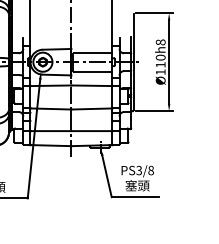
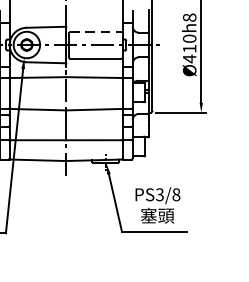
line: (93, 52) -> (96, 31), solid -> dashed
text: (160, 72) -> (189, 59), Ø110h8 -> Ø410h8

